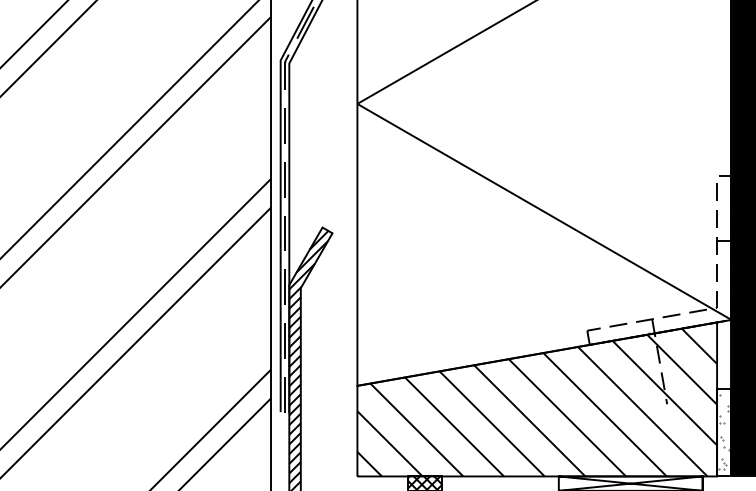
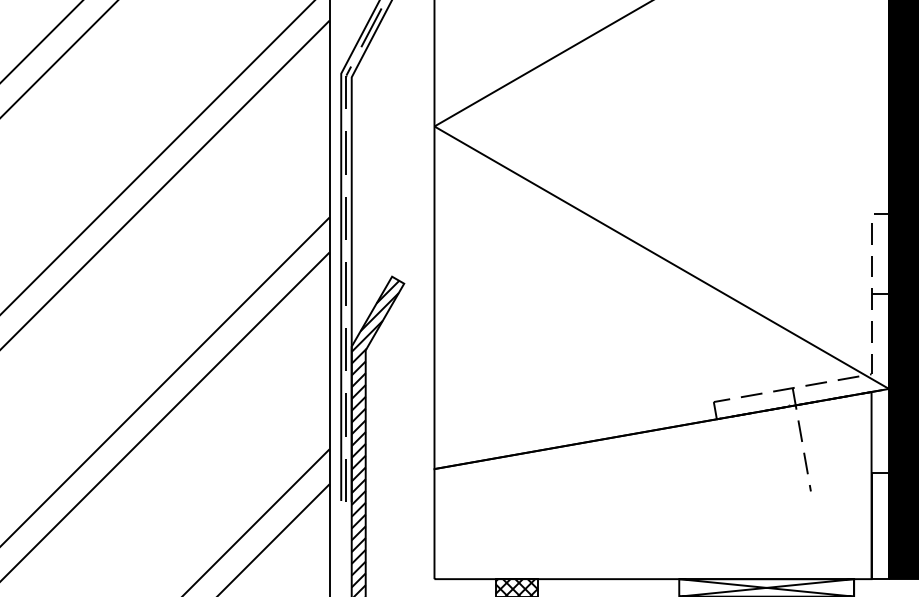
hatch: (536, 399) -> (652, 485), removed
hatch: (723, 432) -> (879, 525), removed

